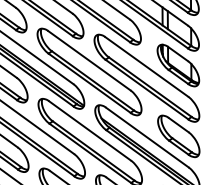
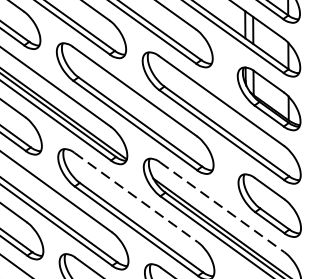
line: (90, 130) -> (136, 196), solid -> dashed
line: (147, 137) -> (222, 207), solid -> dashed

